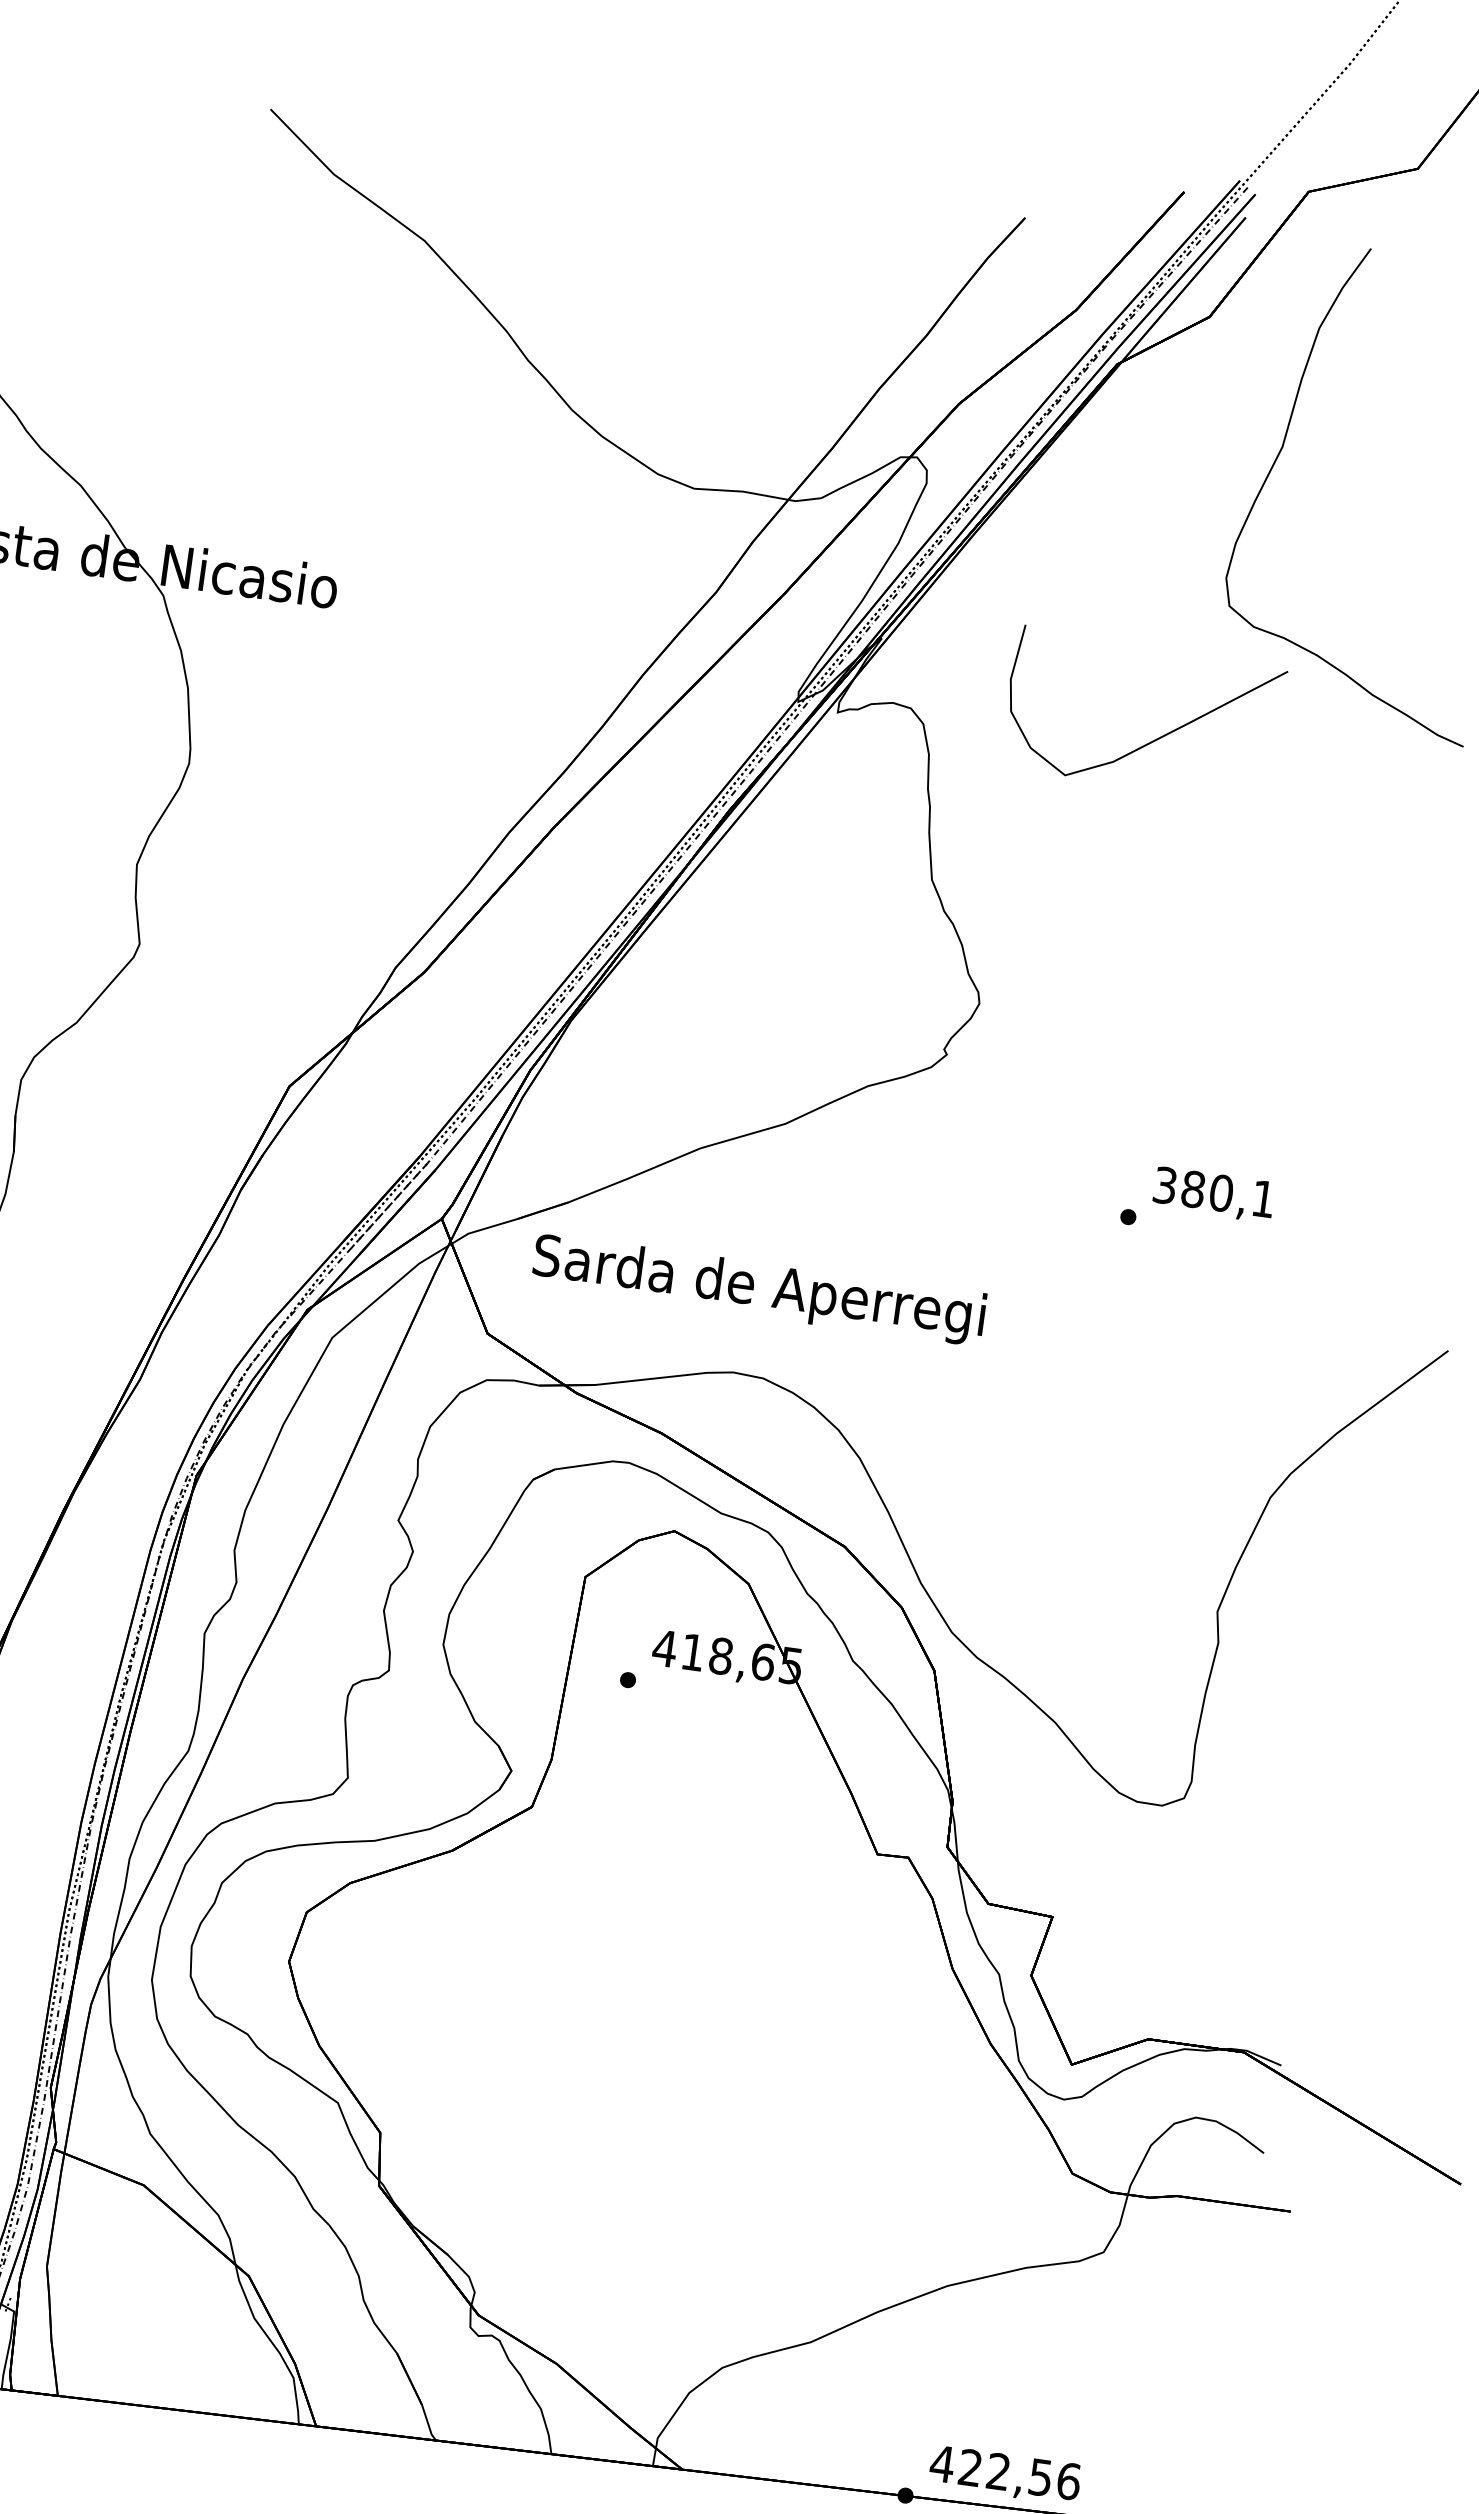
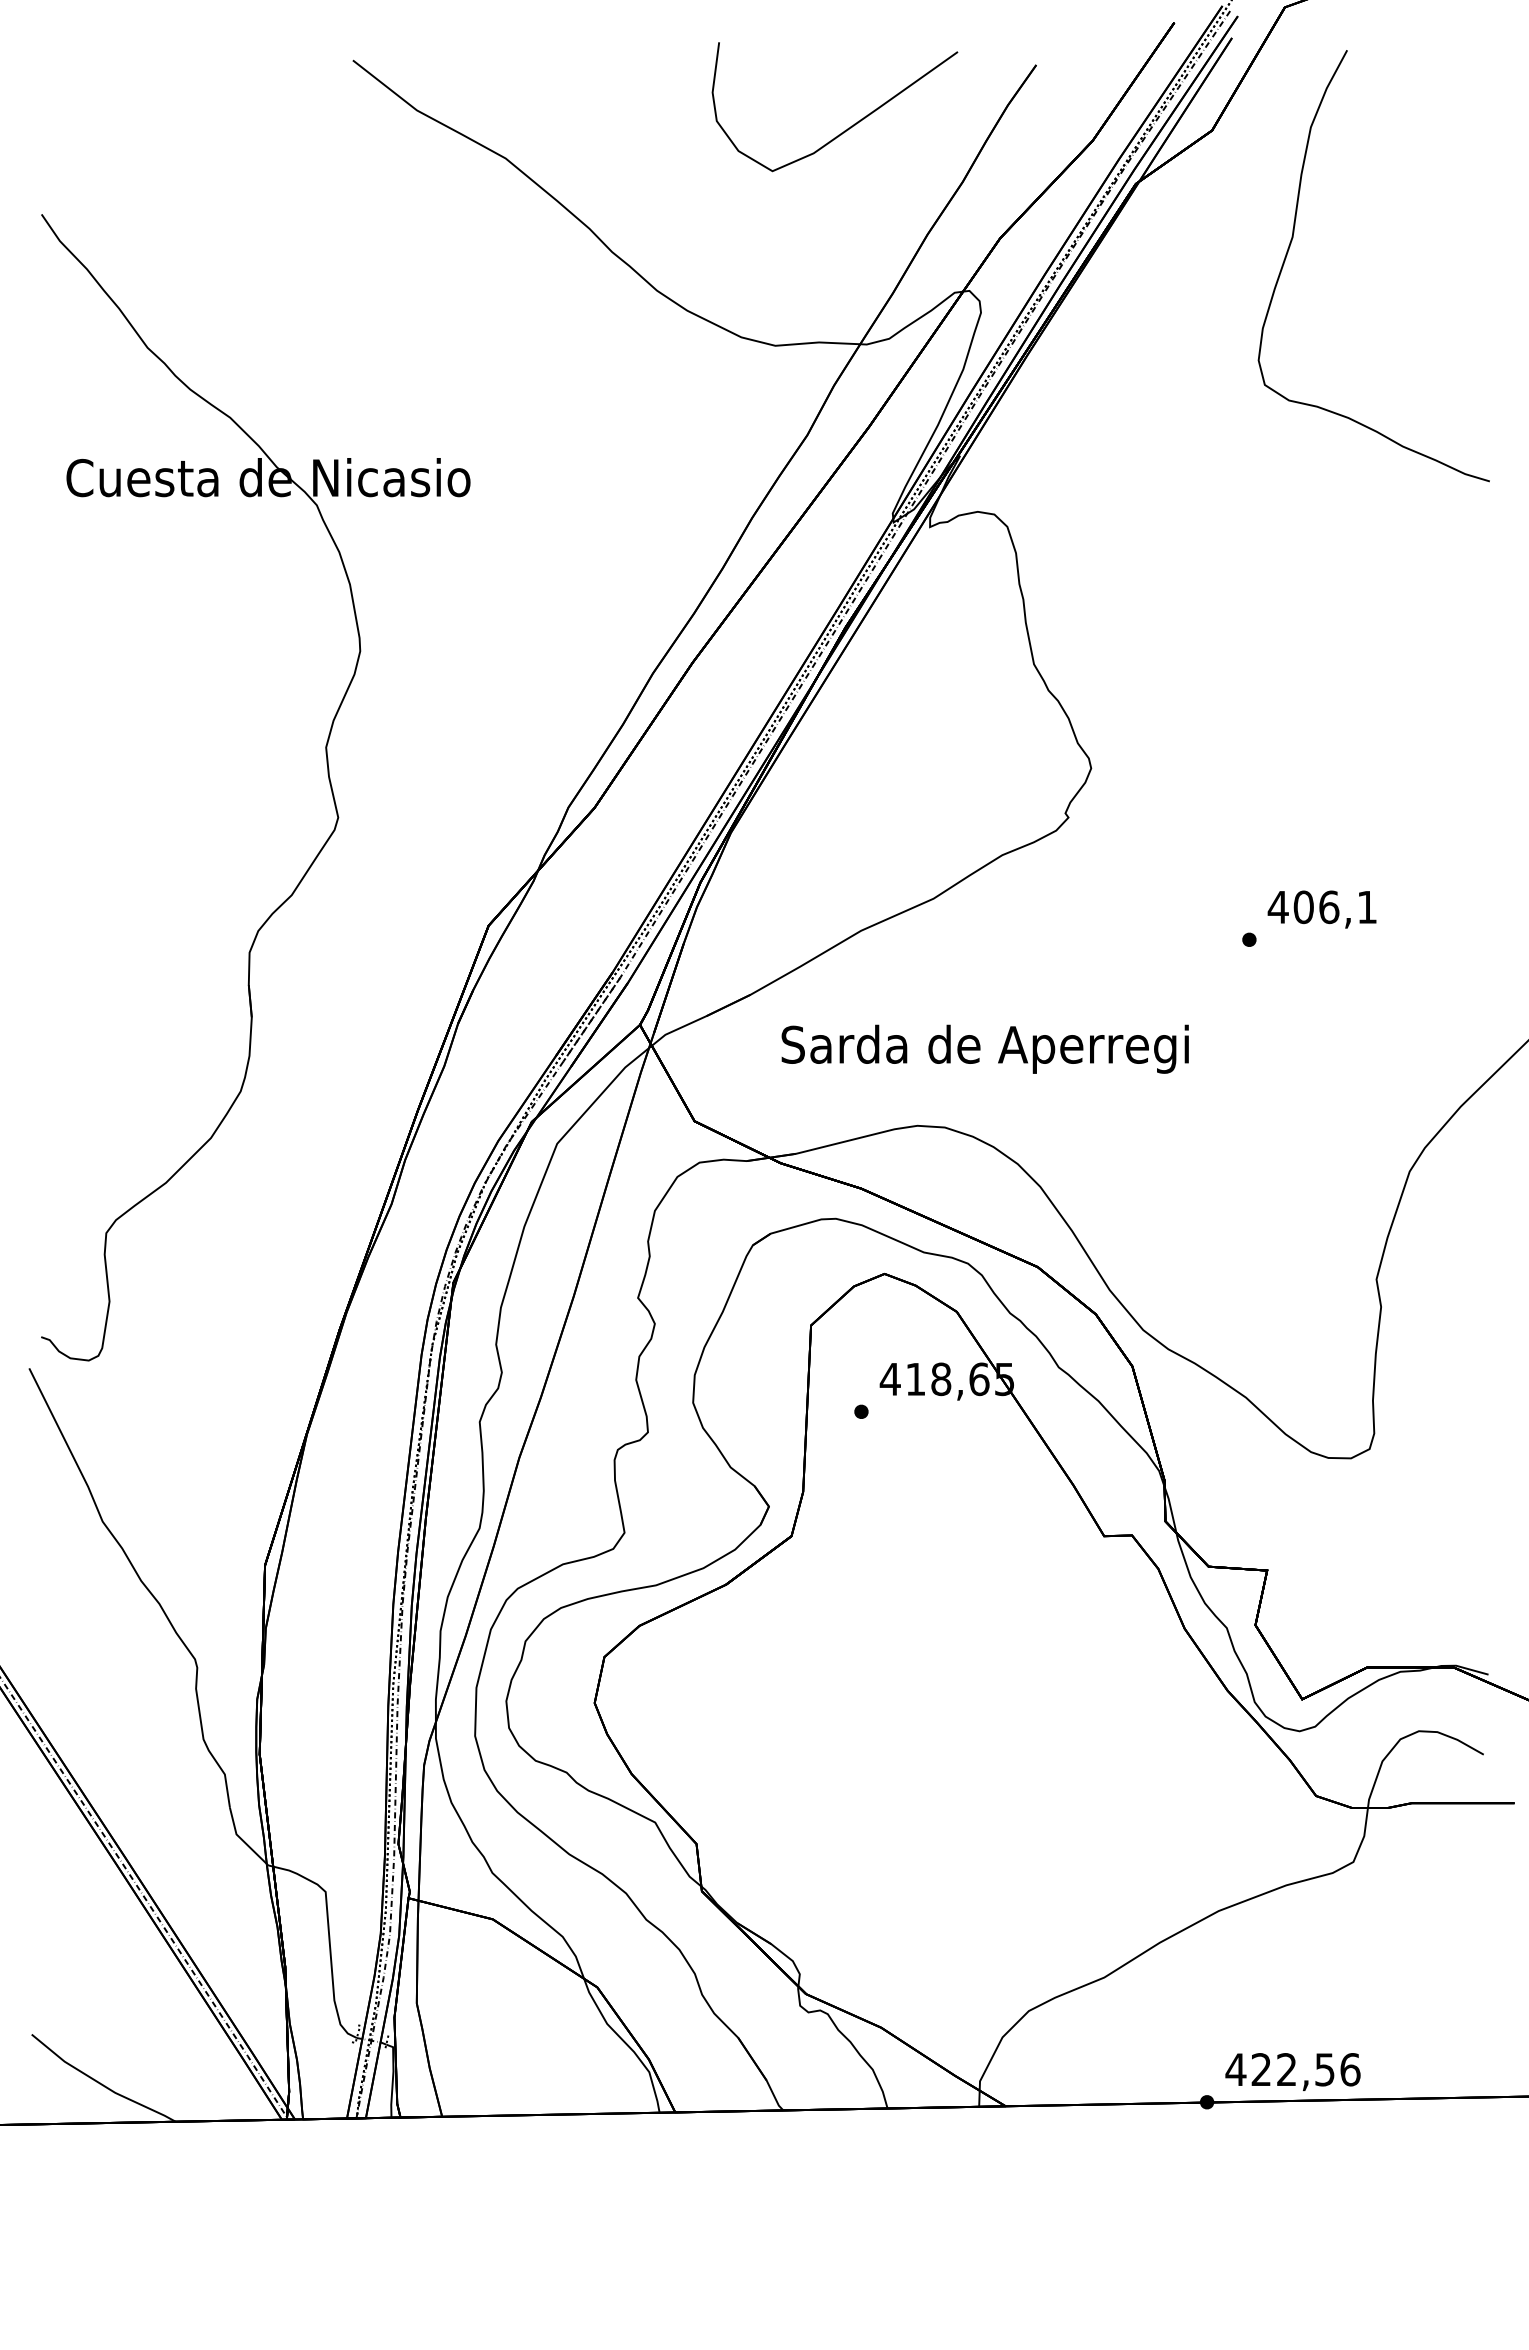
curve: (1155, 738) -> (848, 127), moved
text: (1193, 1189) -> (1303, 907), 380,1 -> 406,1
text: (758, 1288) -> (984, 1048), moved

